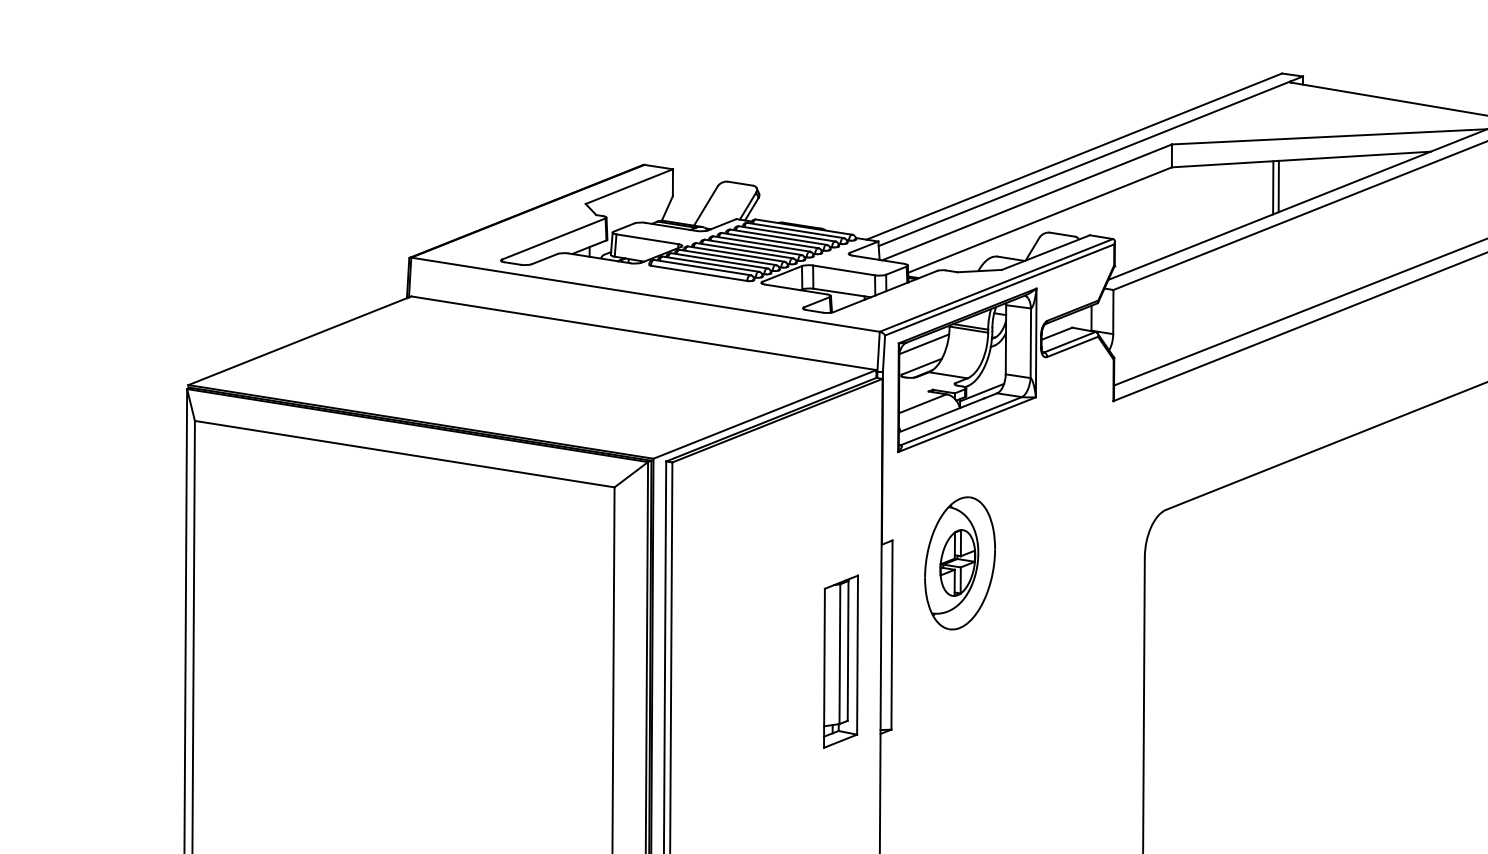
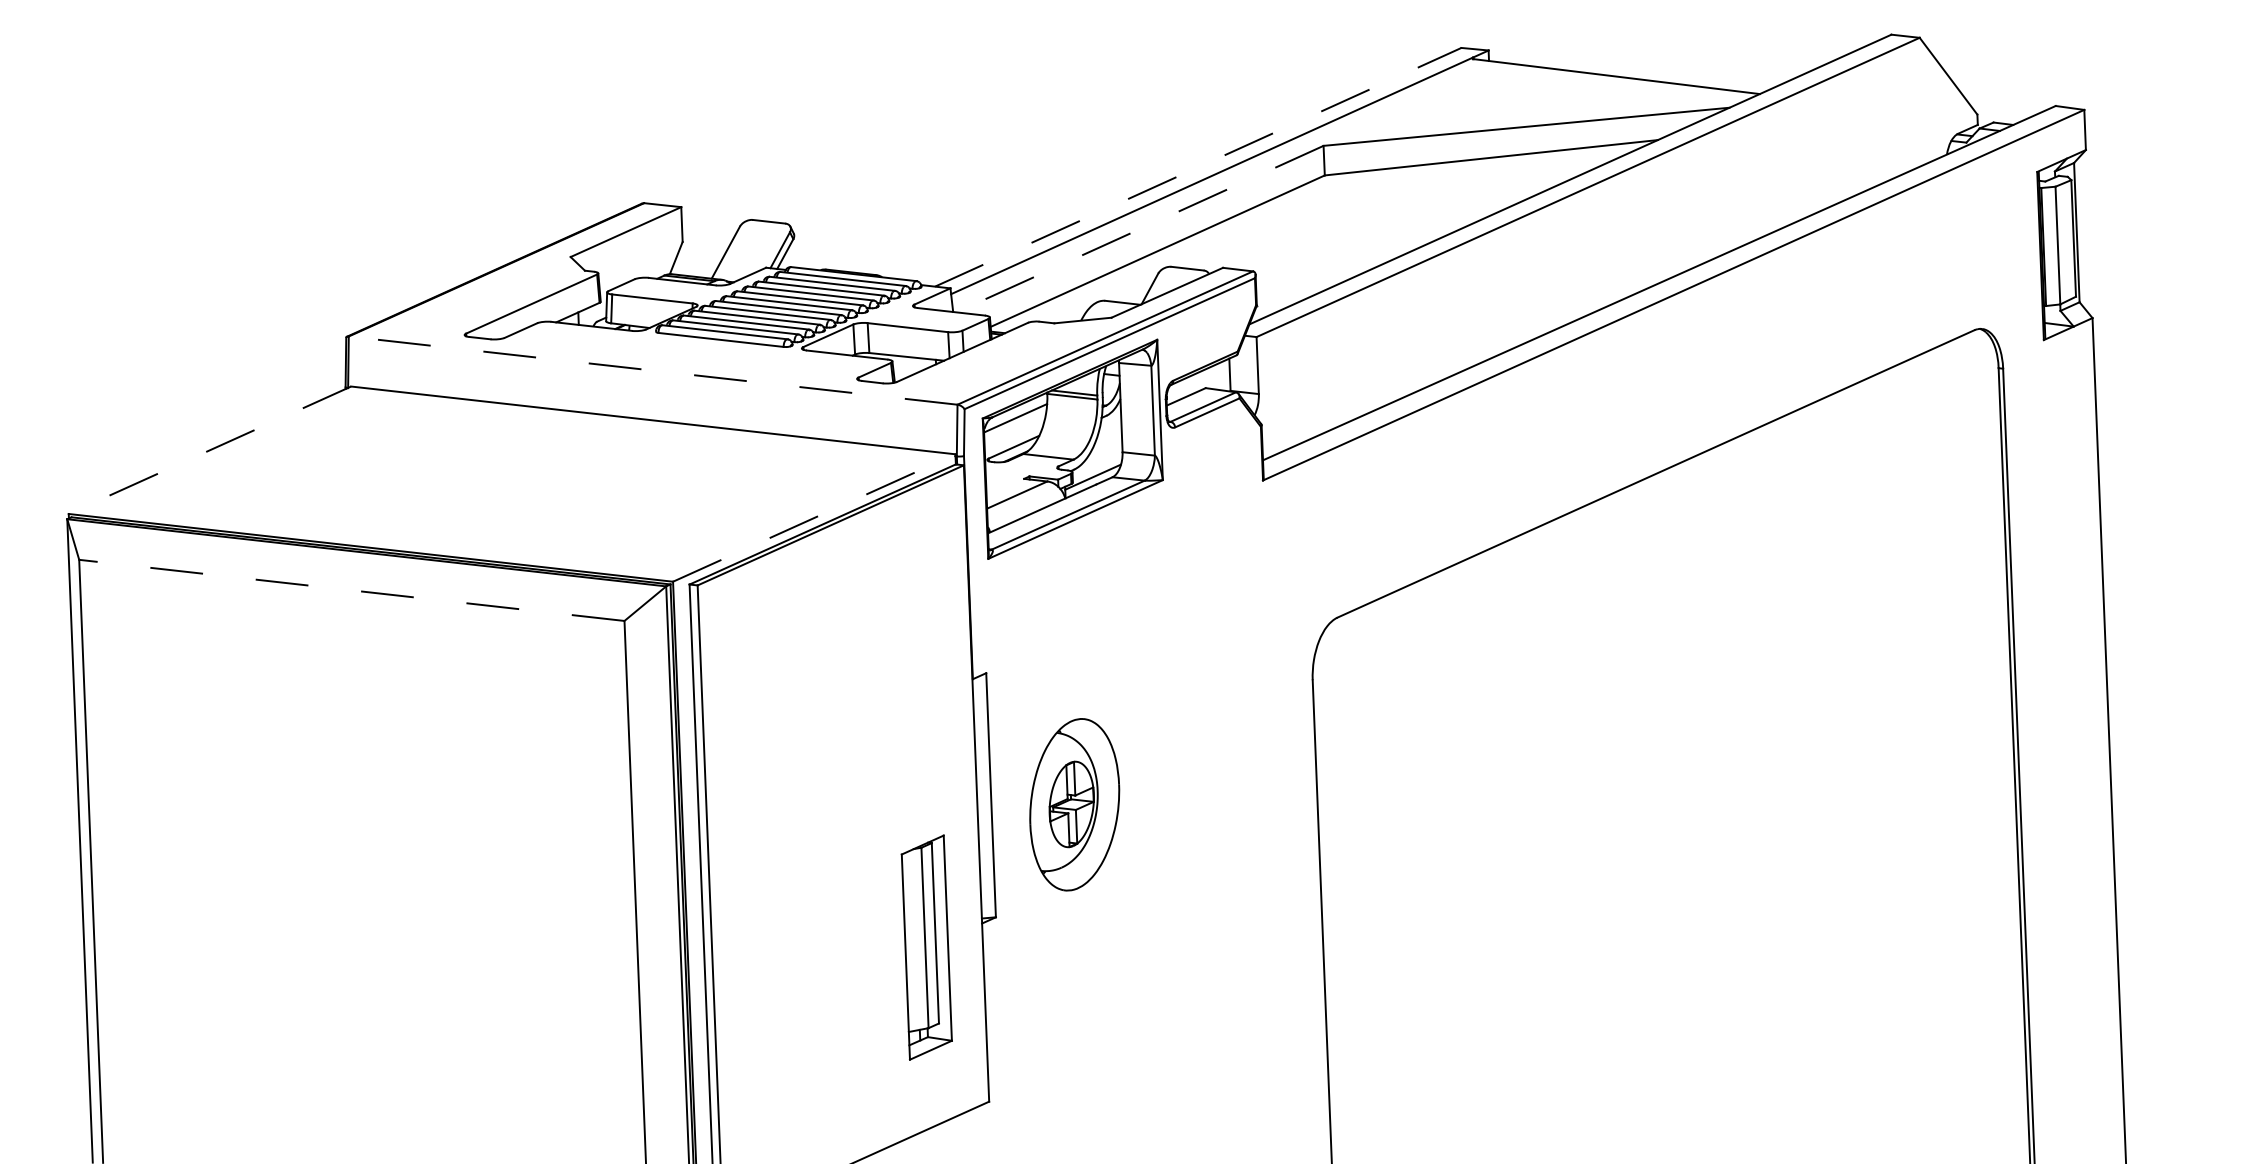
line: (1074, 156) -> (1198, 167), solid -> dashed
line: (1278, 186) -> (1463, 193), removed
line: (1273, 187) -> (1456, 195), removed
line: (1027, 202) -> (1140, 229), solid -> dashed
line: (645, 294) -> (652, 370), solid -> dashed
line: (299, 340) -> (209, 450), solid -> dashed
line: (765, 414) -> (814, 518), solid -> dashed
line: (404, 454) -> (351, 590), solid -> dashed
part: (959, 563) -> (1074, 804), moved
part: (840, 661) -> (926, 947), moved

